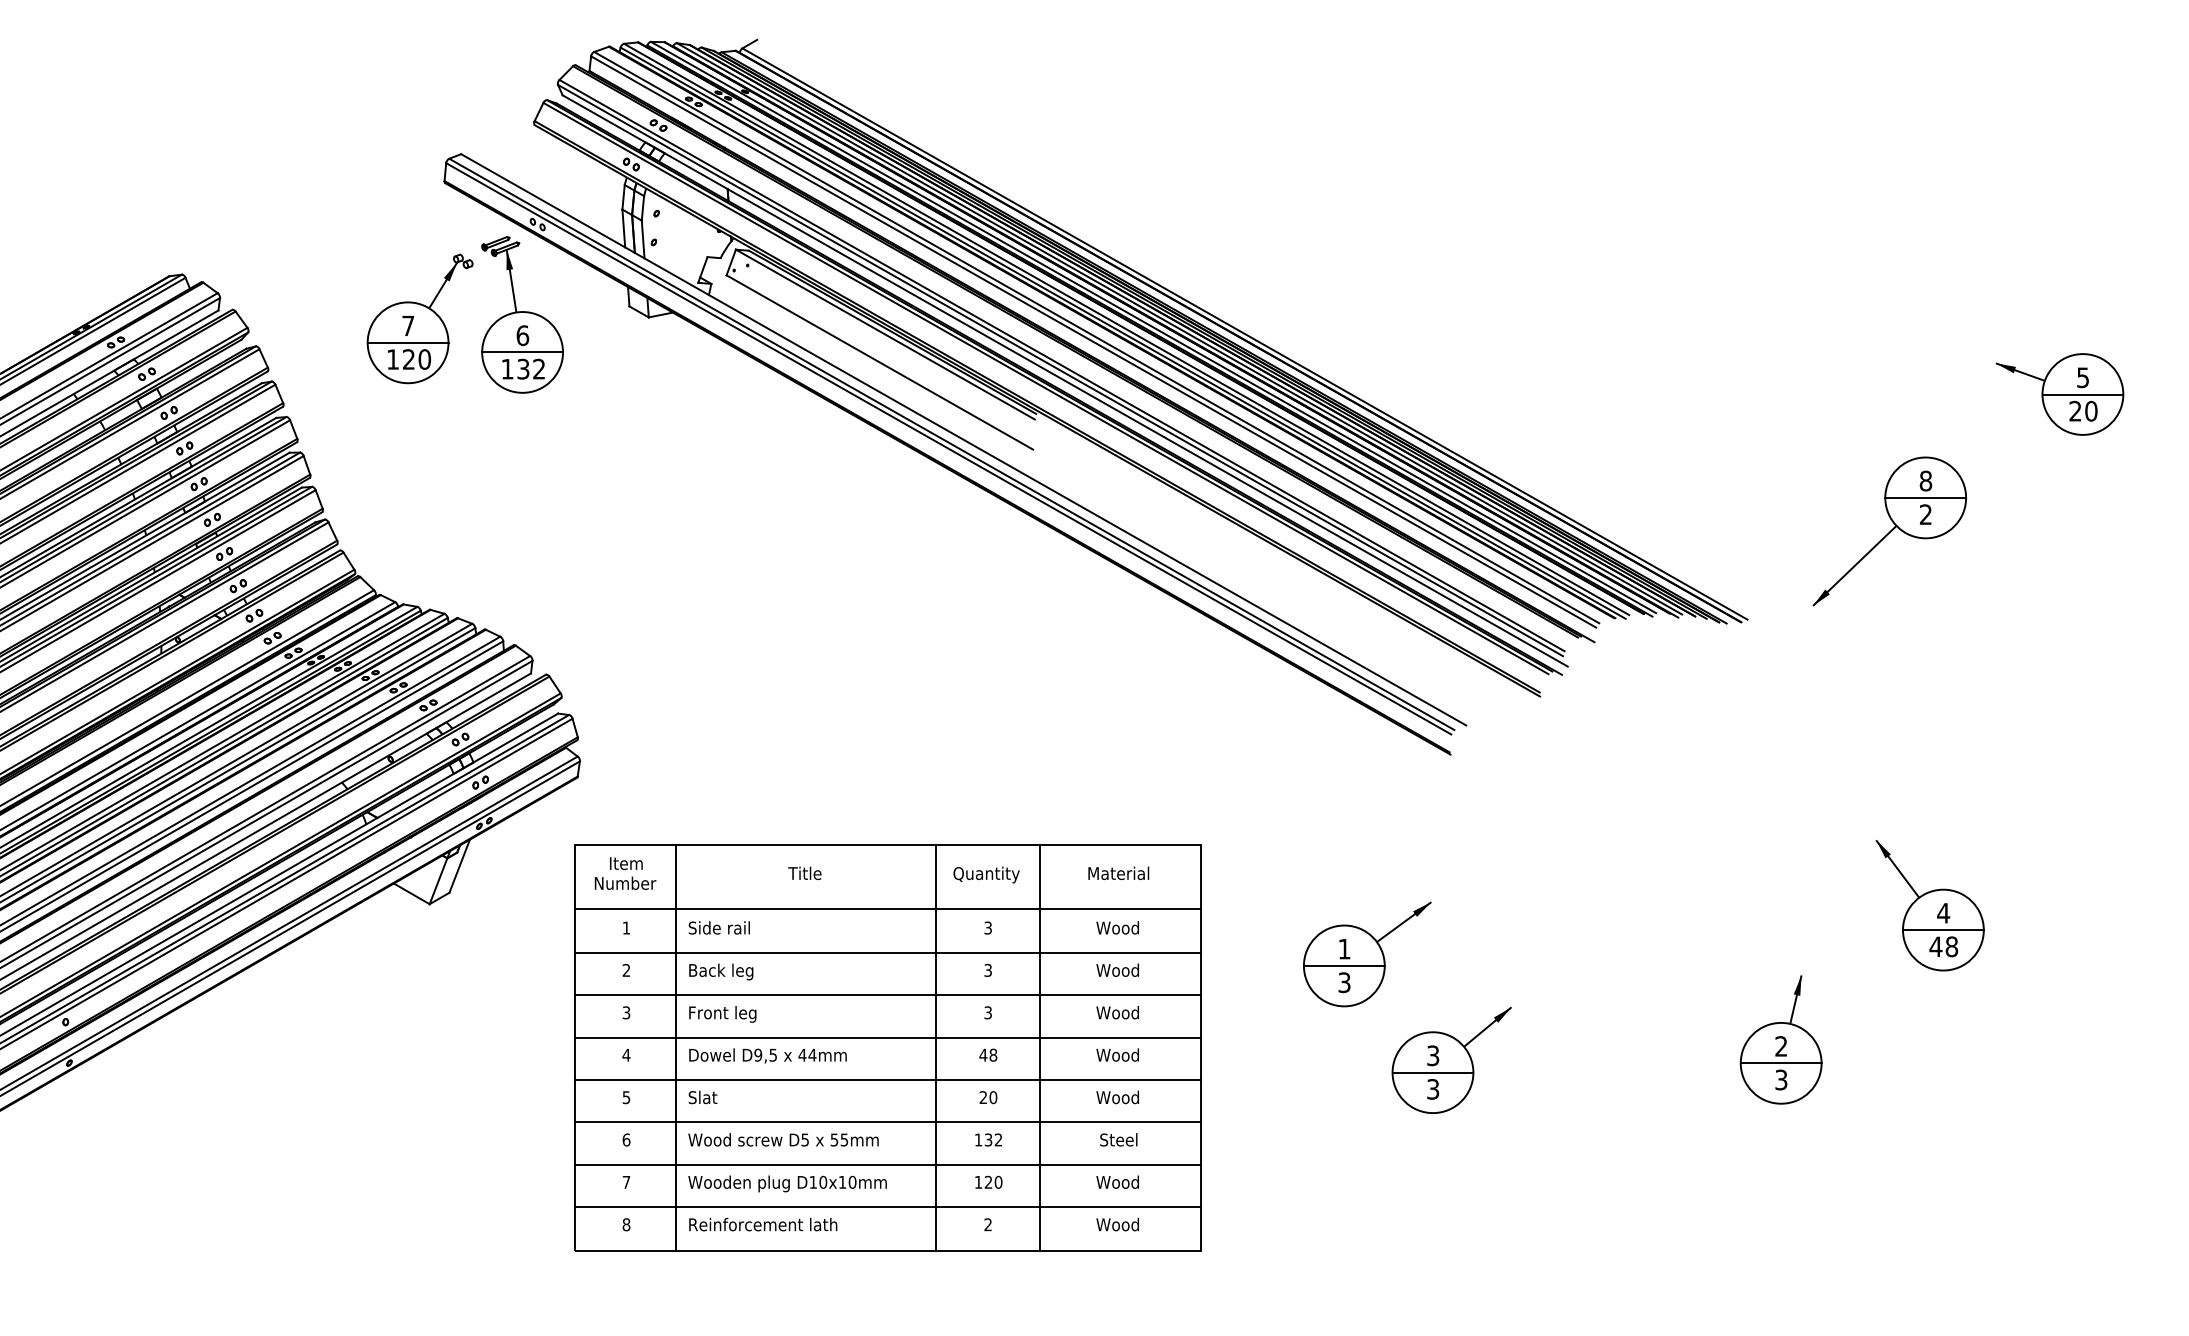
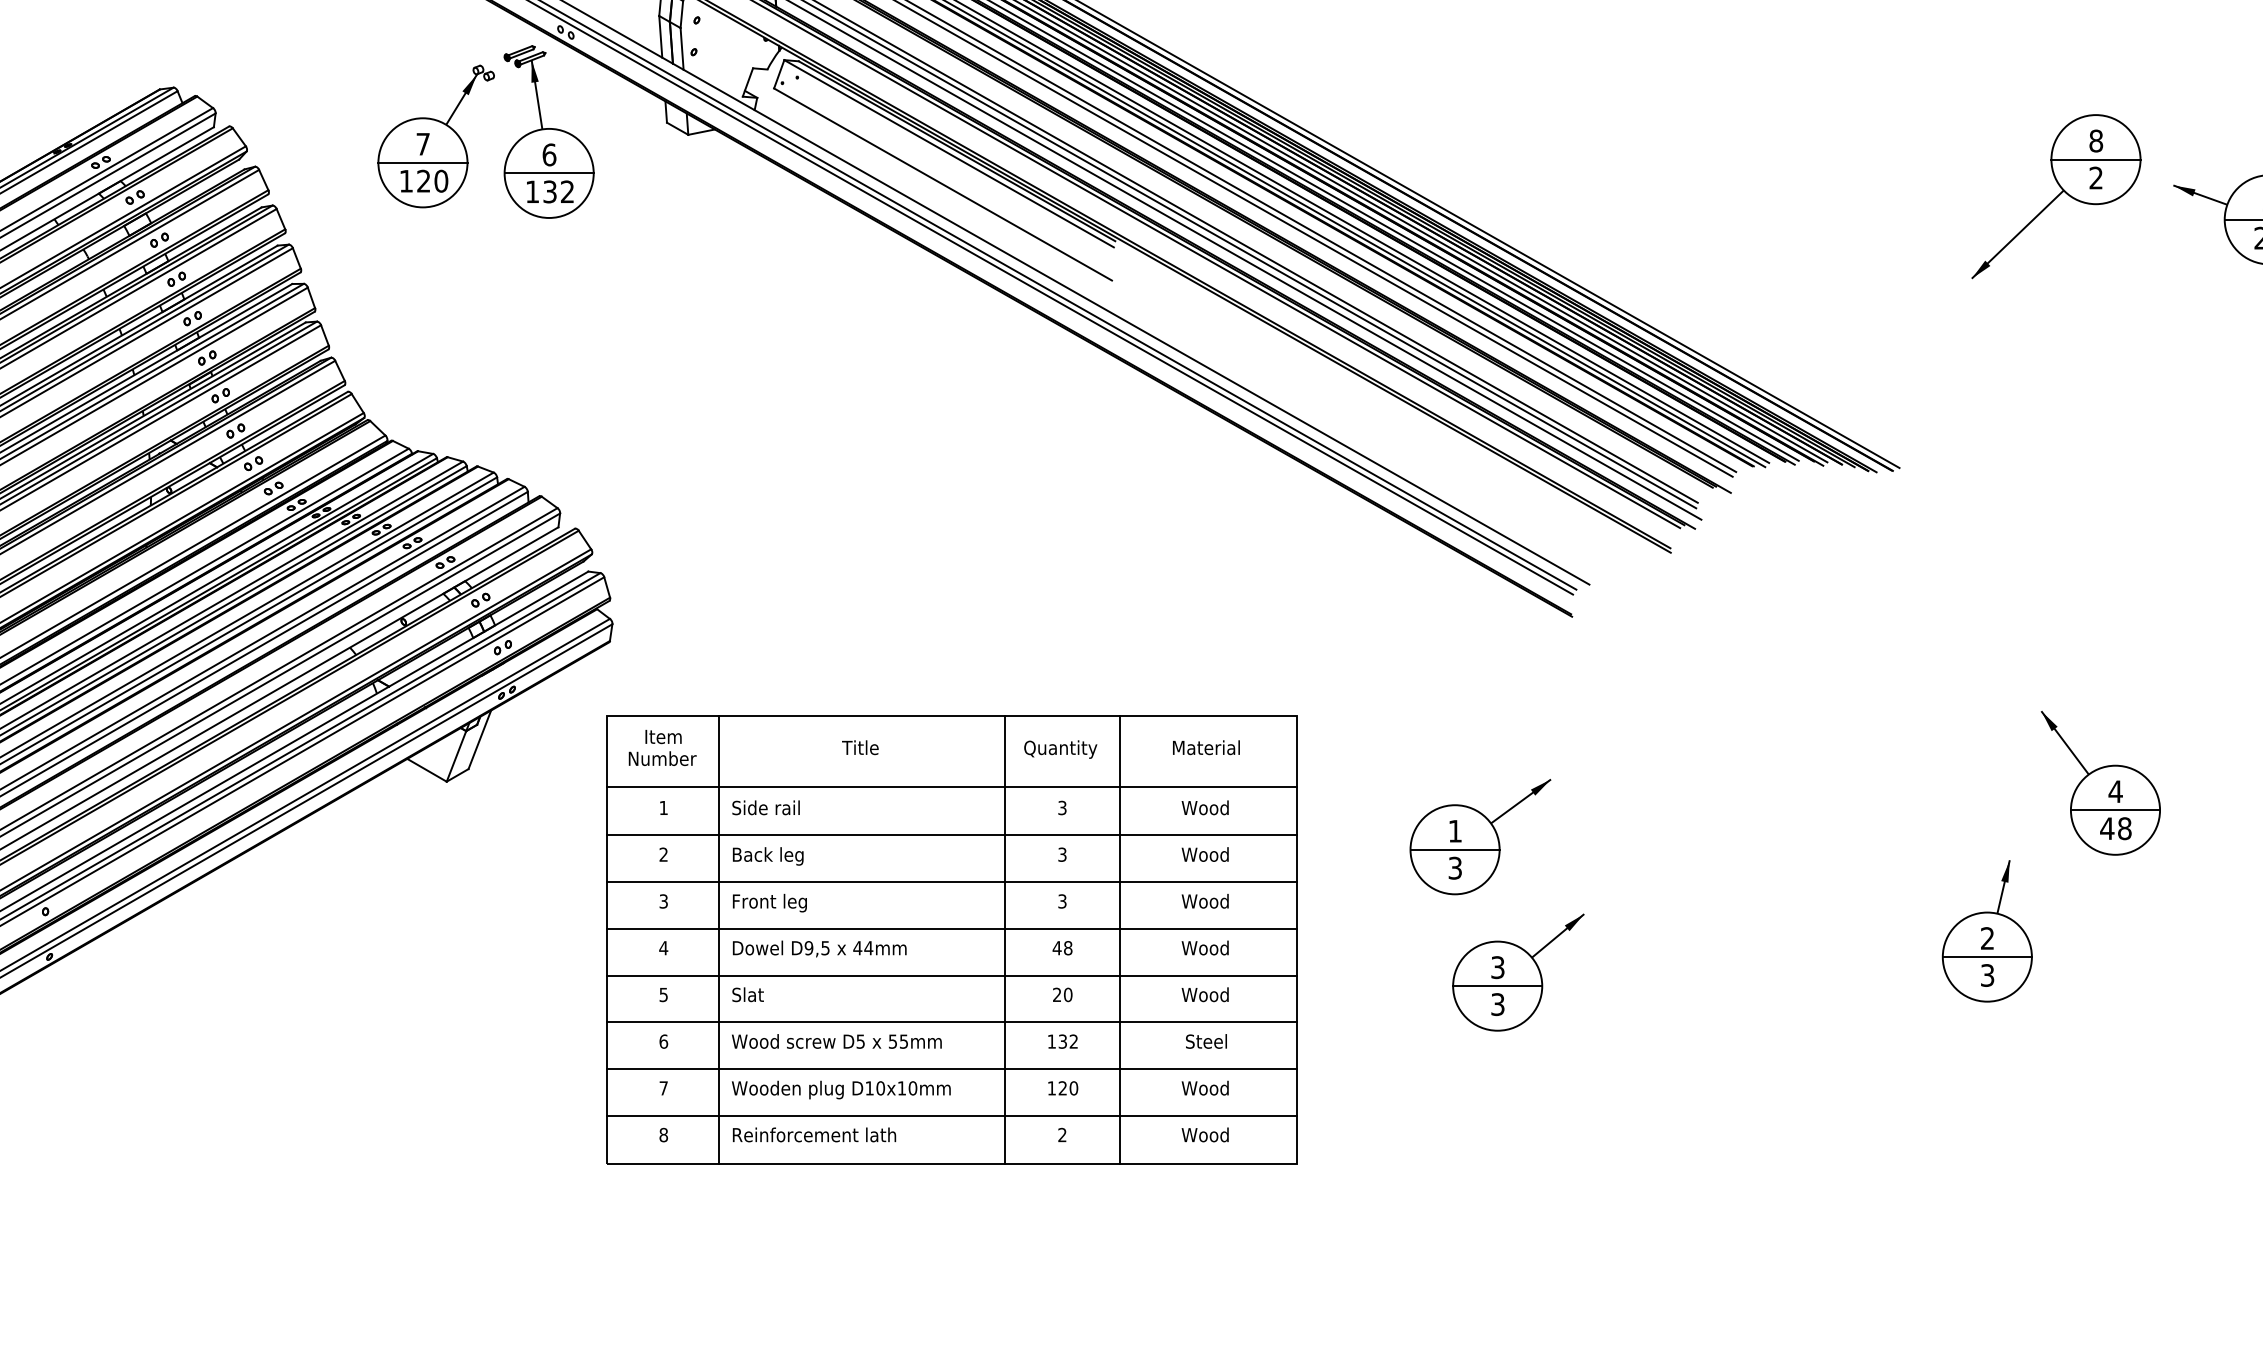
part: (1889, 531) -> (2056, 196), moved
part: (1780, 1039) -> (1986, 930), moved
part: (1451, 1059) -> (1518, 971), moved

